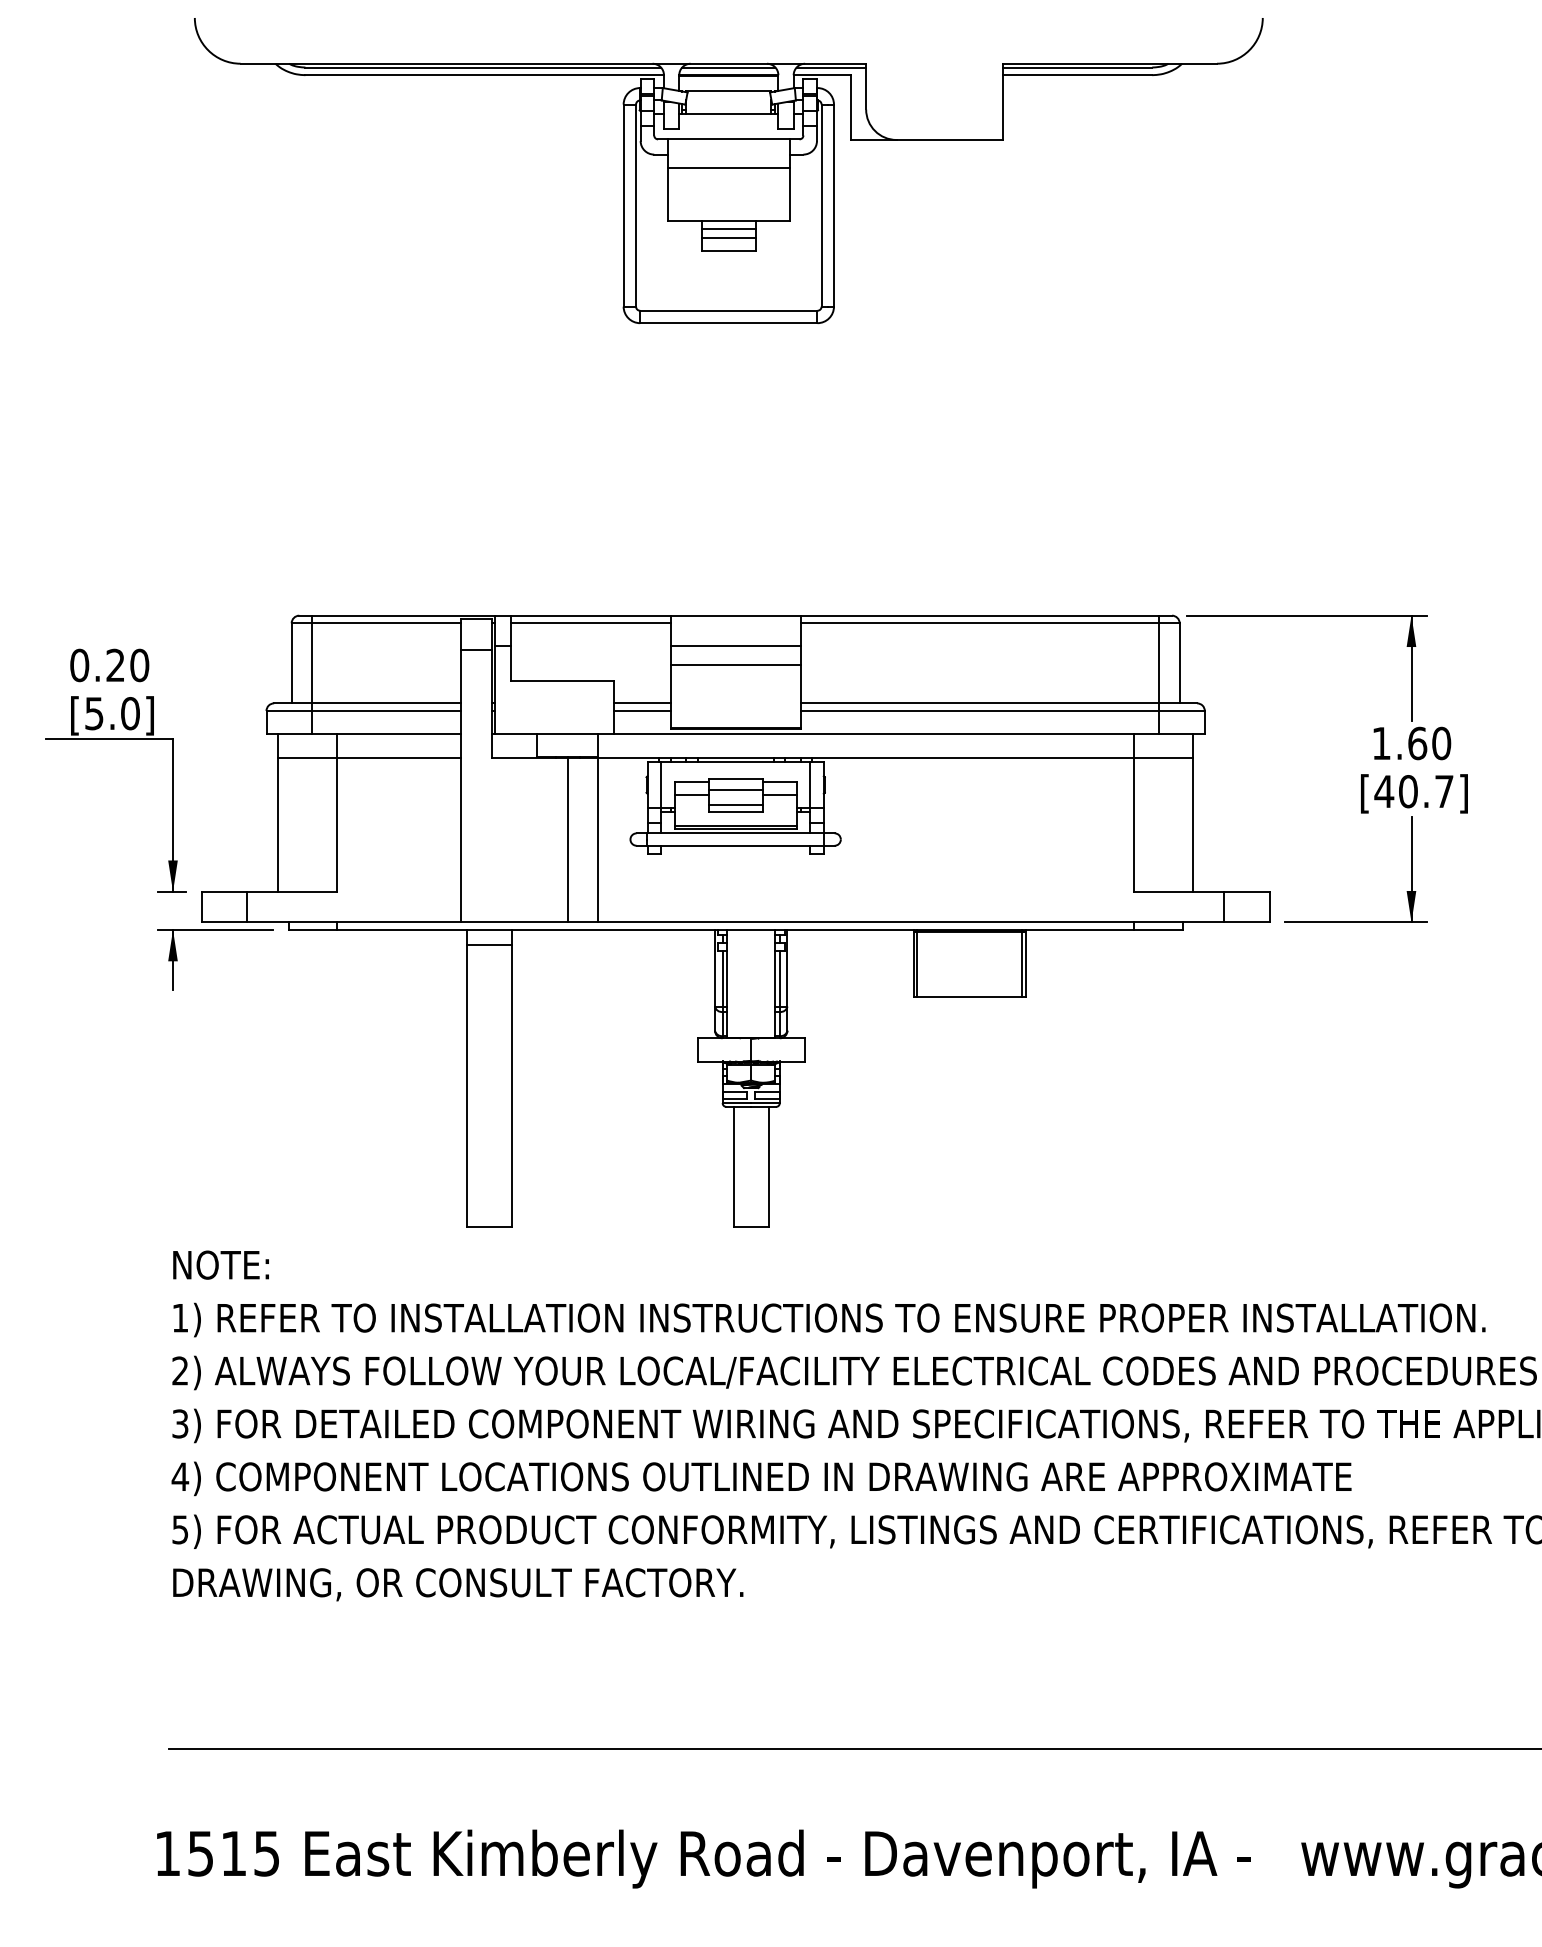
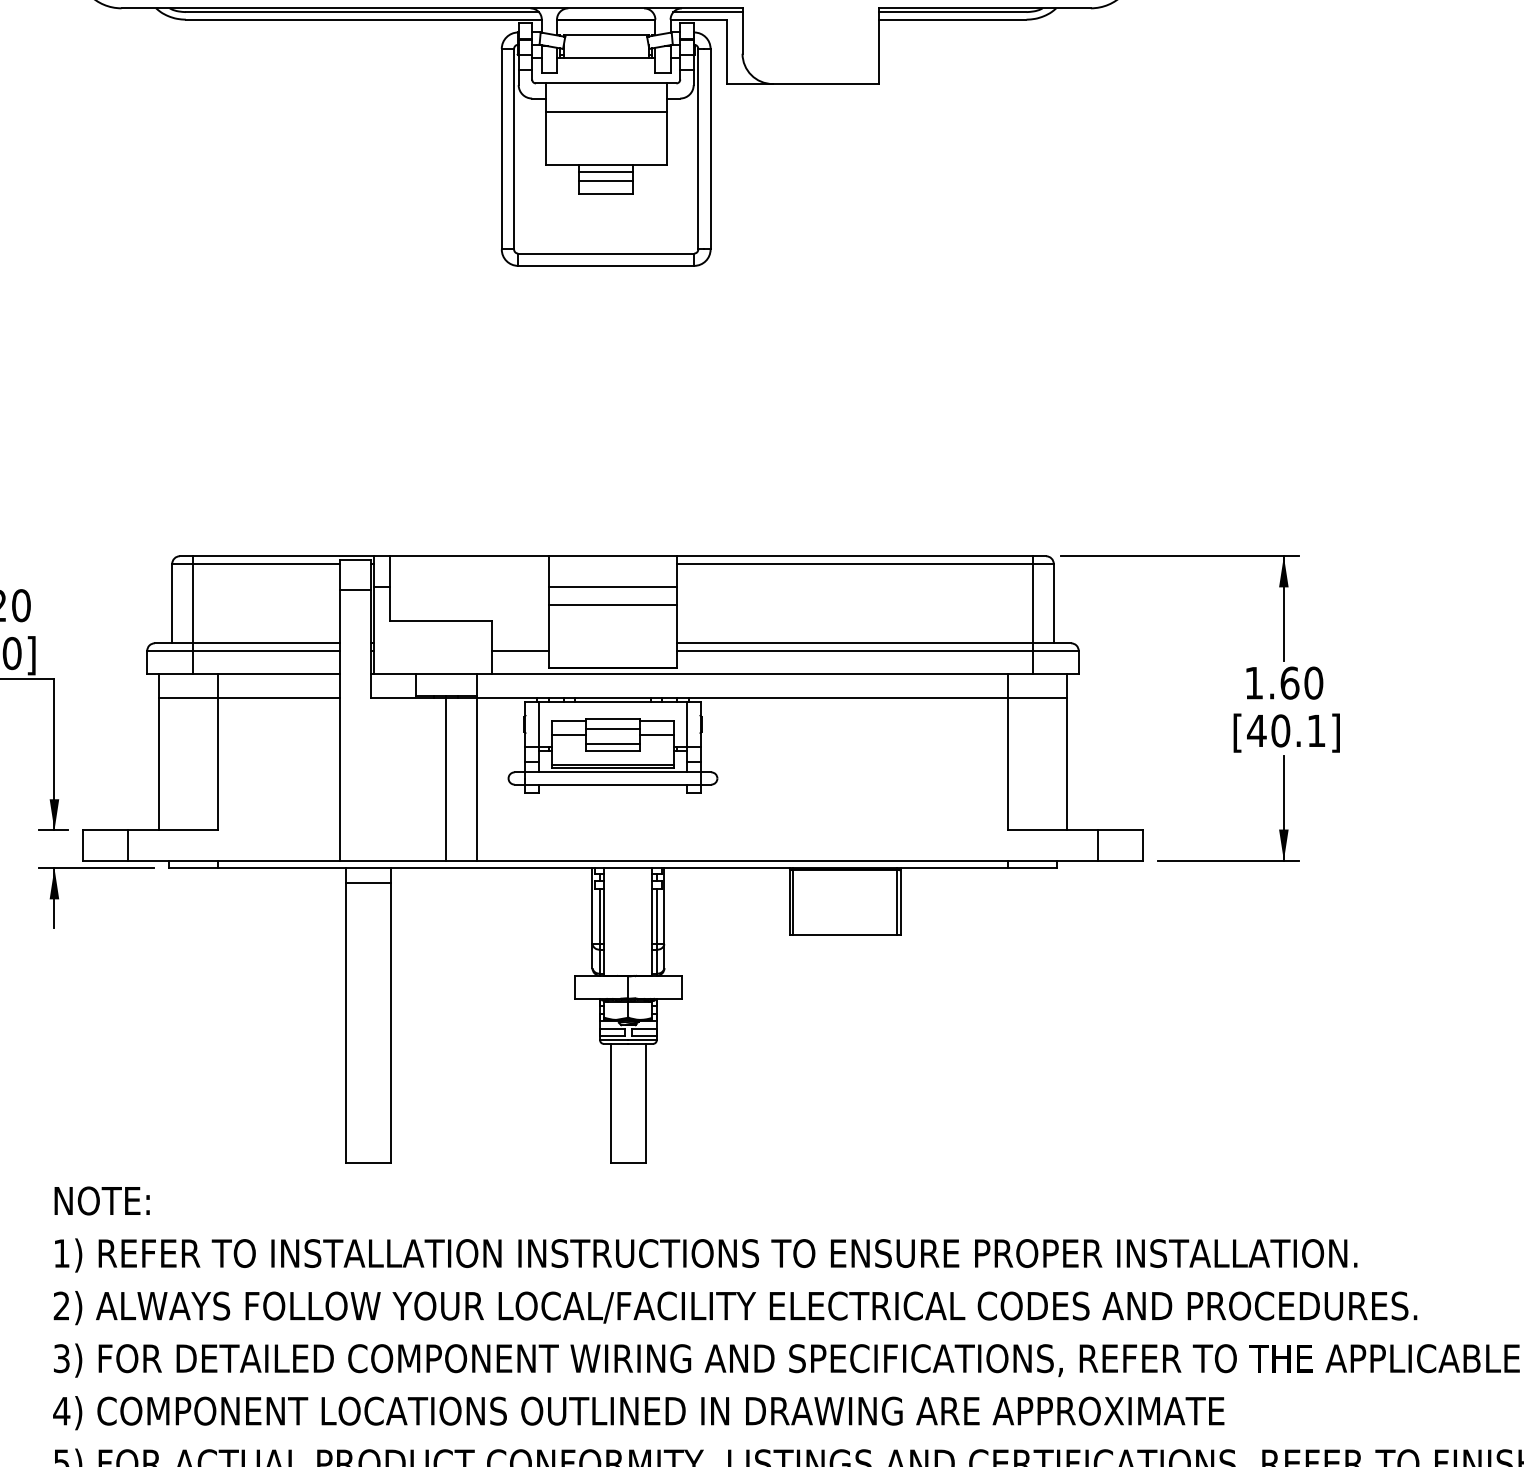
line: (728, 67) -> (605, 12), removed
line: (590, 623) -> (468, 564), removed
line: (641, 703) -> (519, 643), removed
text: (1444, 791) -> (1316, 730), [40.7] -> [40.1]

